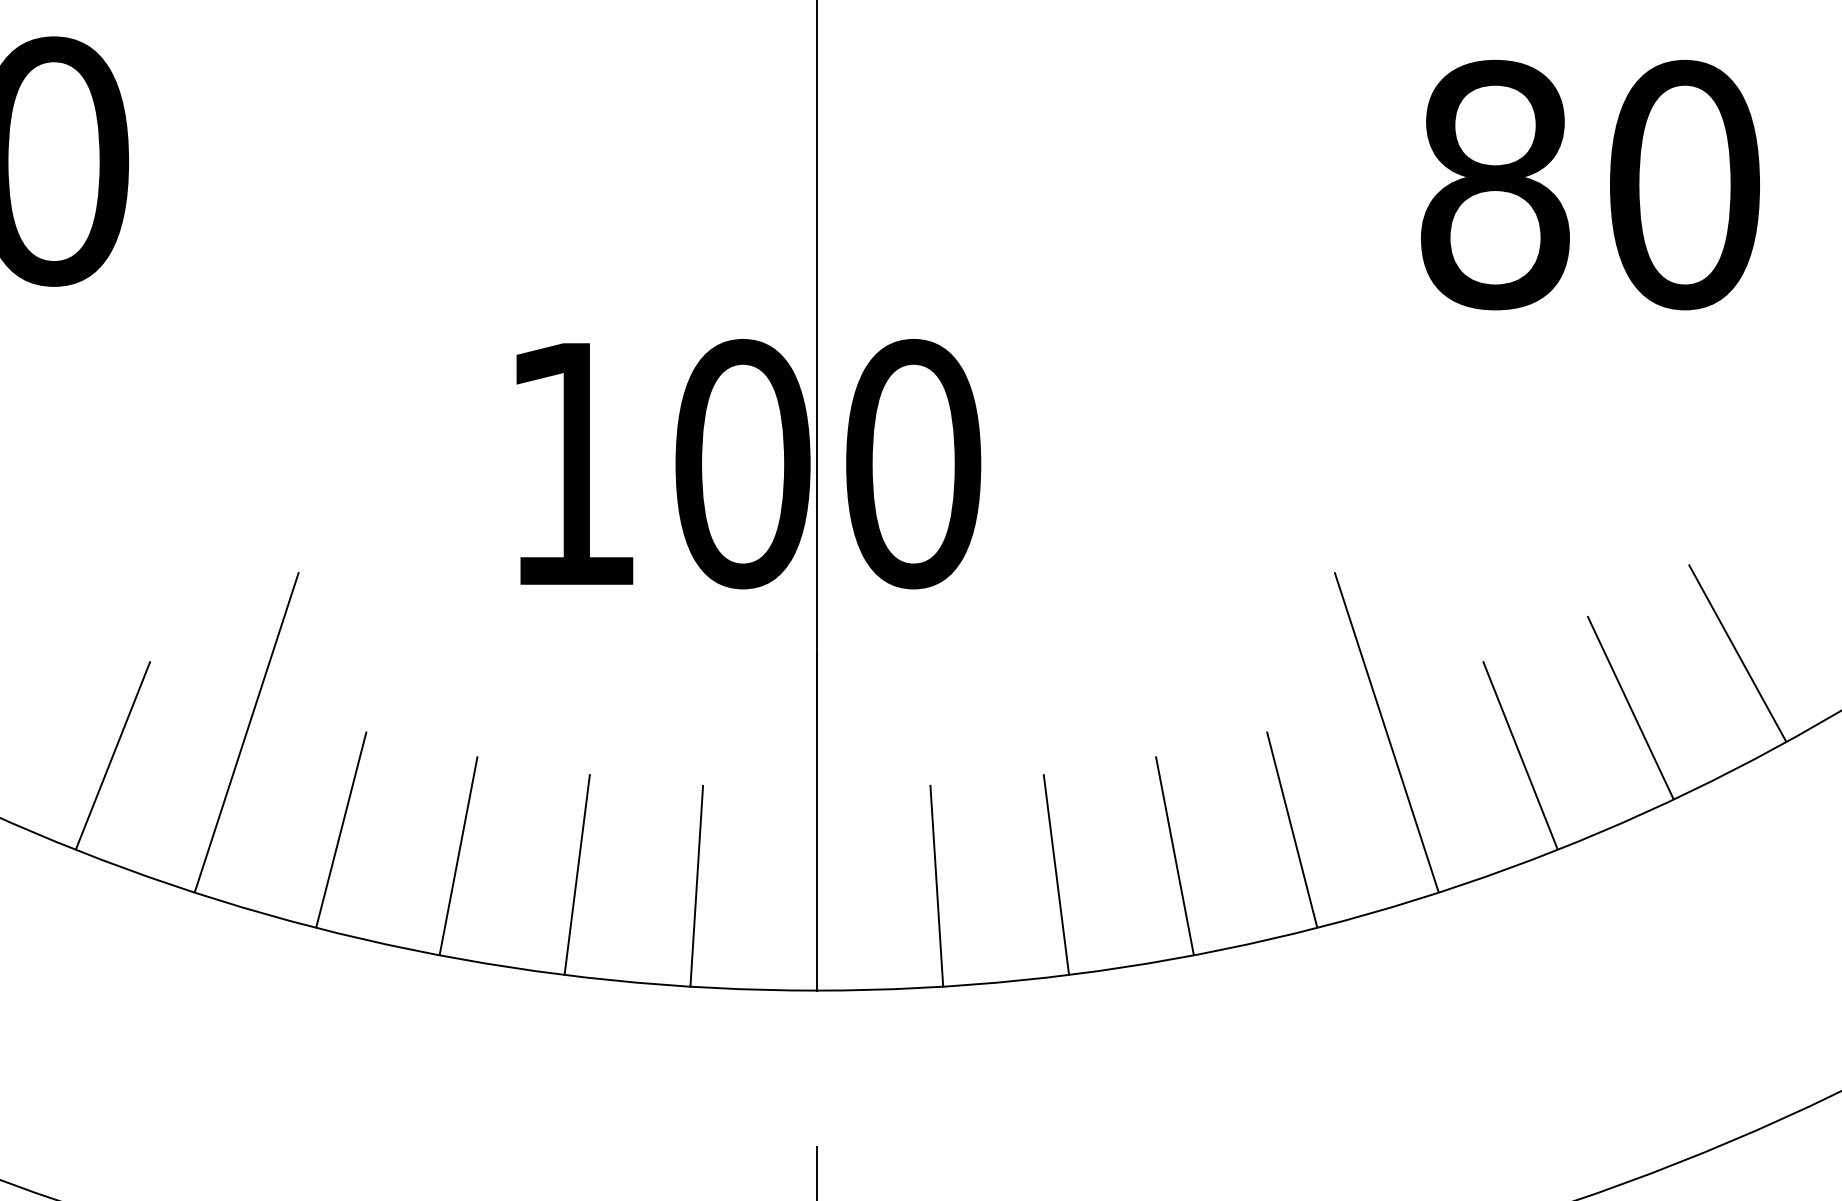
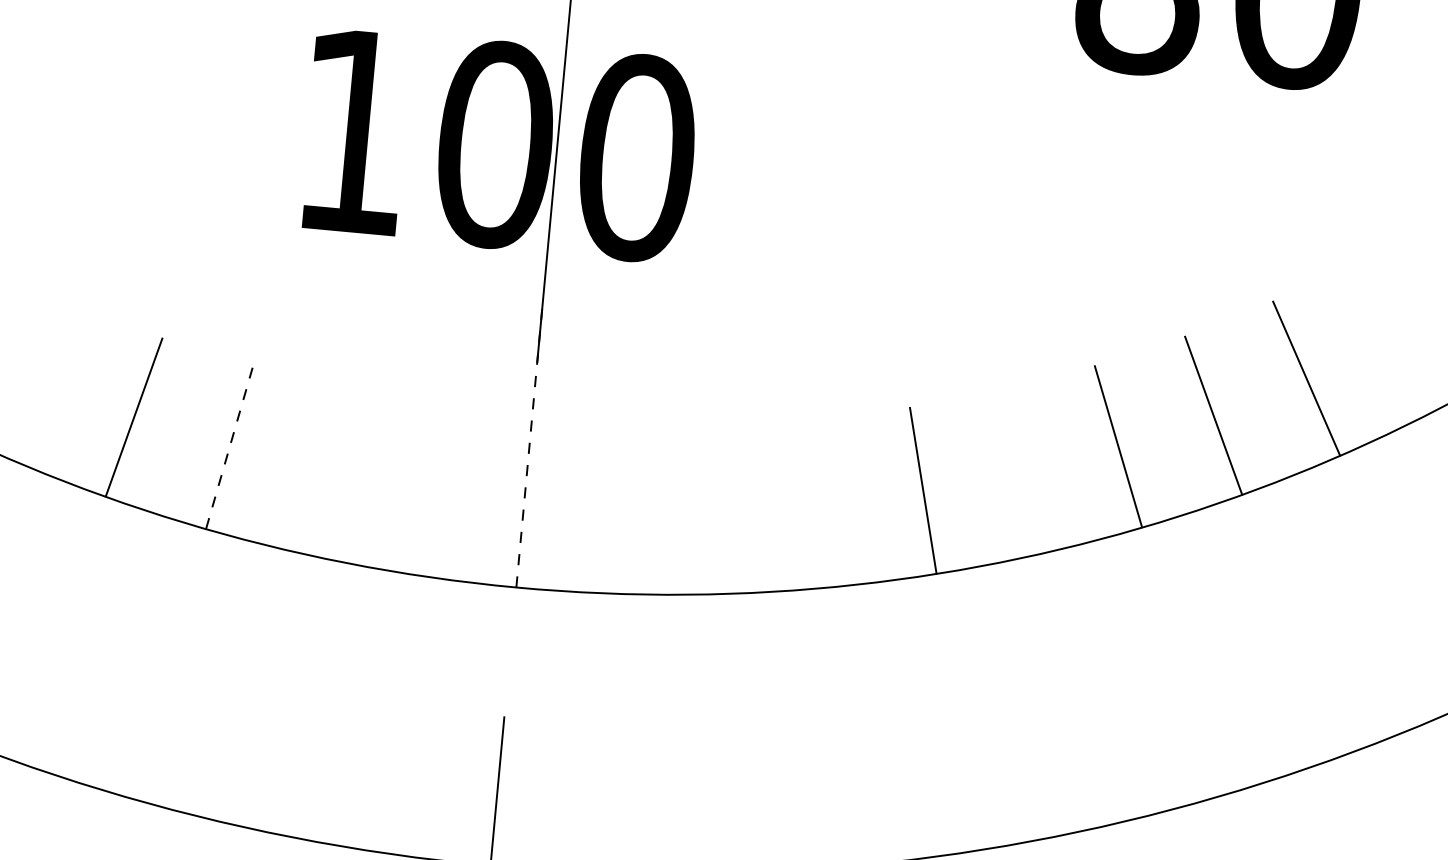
line: (246, 732) -> (62, 329), removed
line: (1386, 732) -> (1009, 417), removed
line: (816, 822) -> (529, 447), solid -> dashed
line: (1174, 855) -> (823, 502), removed
line: (458, 856) -> (229, 448), solid -> dashed
line: (576, 874) -> (325, 472), removed
line: (1056, 874) -> (724, 509), removed
line: (696, 885) -> (424, 491), removed
line: (936, 885) -> (623, 509), removed

